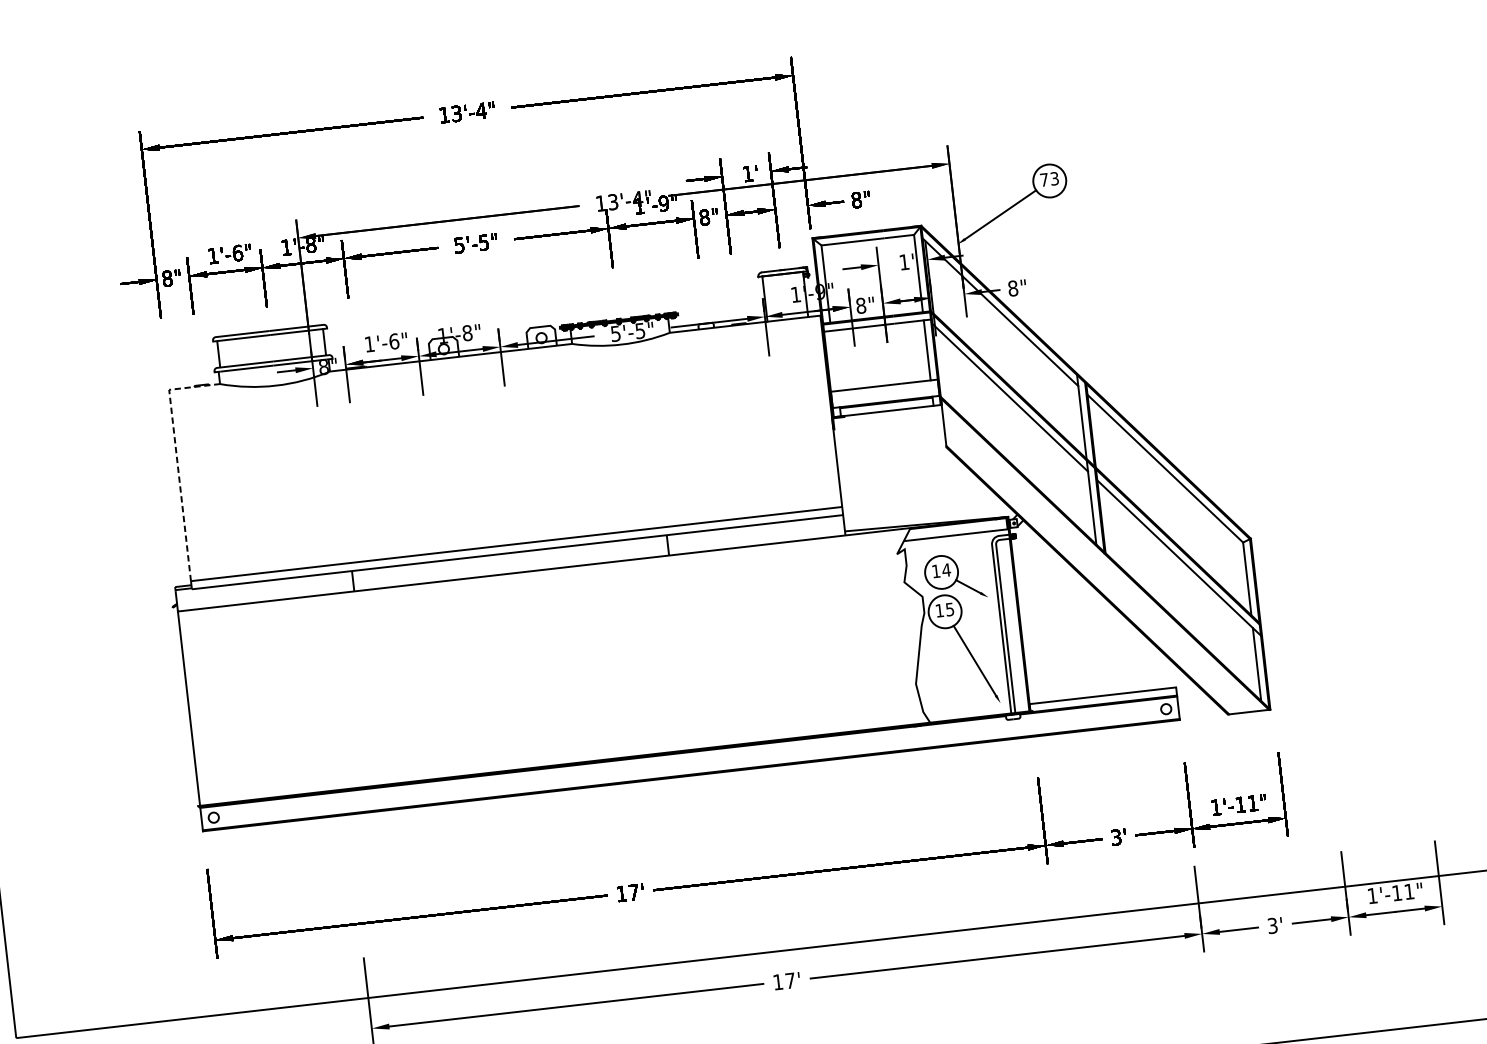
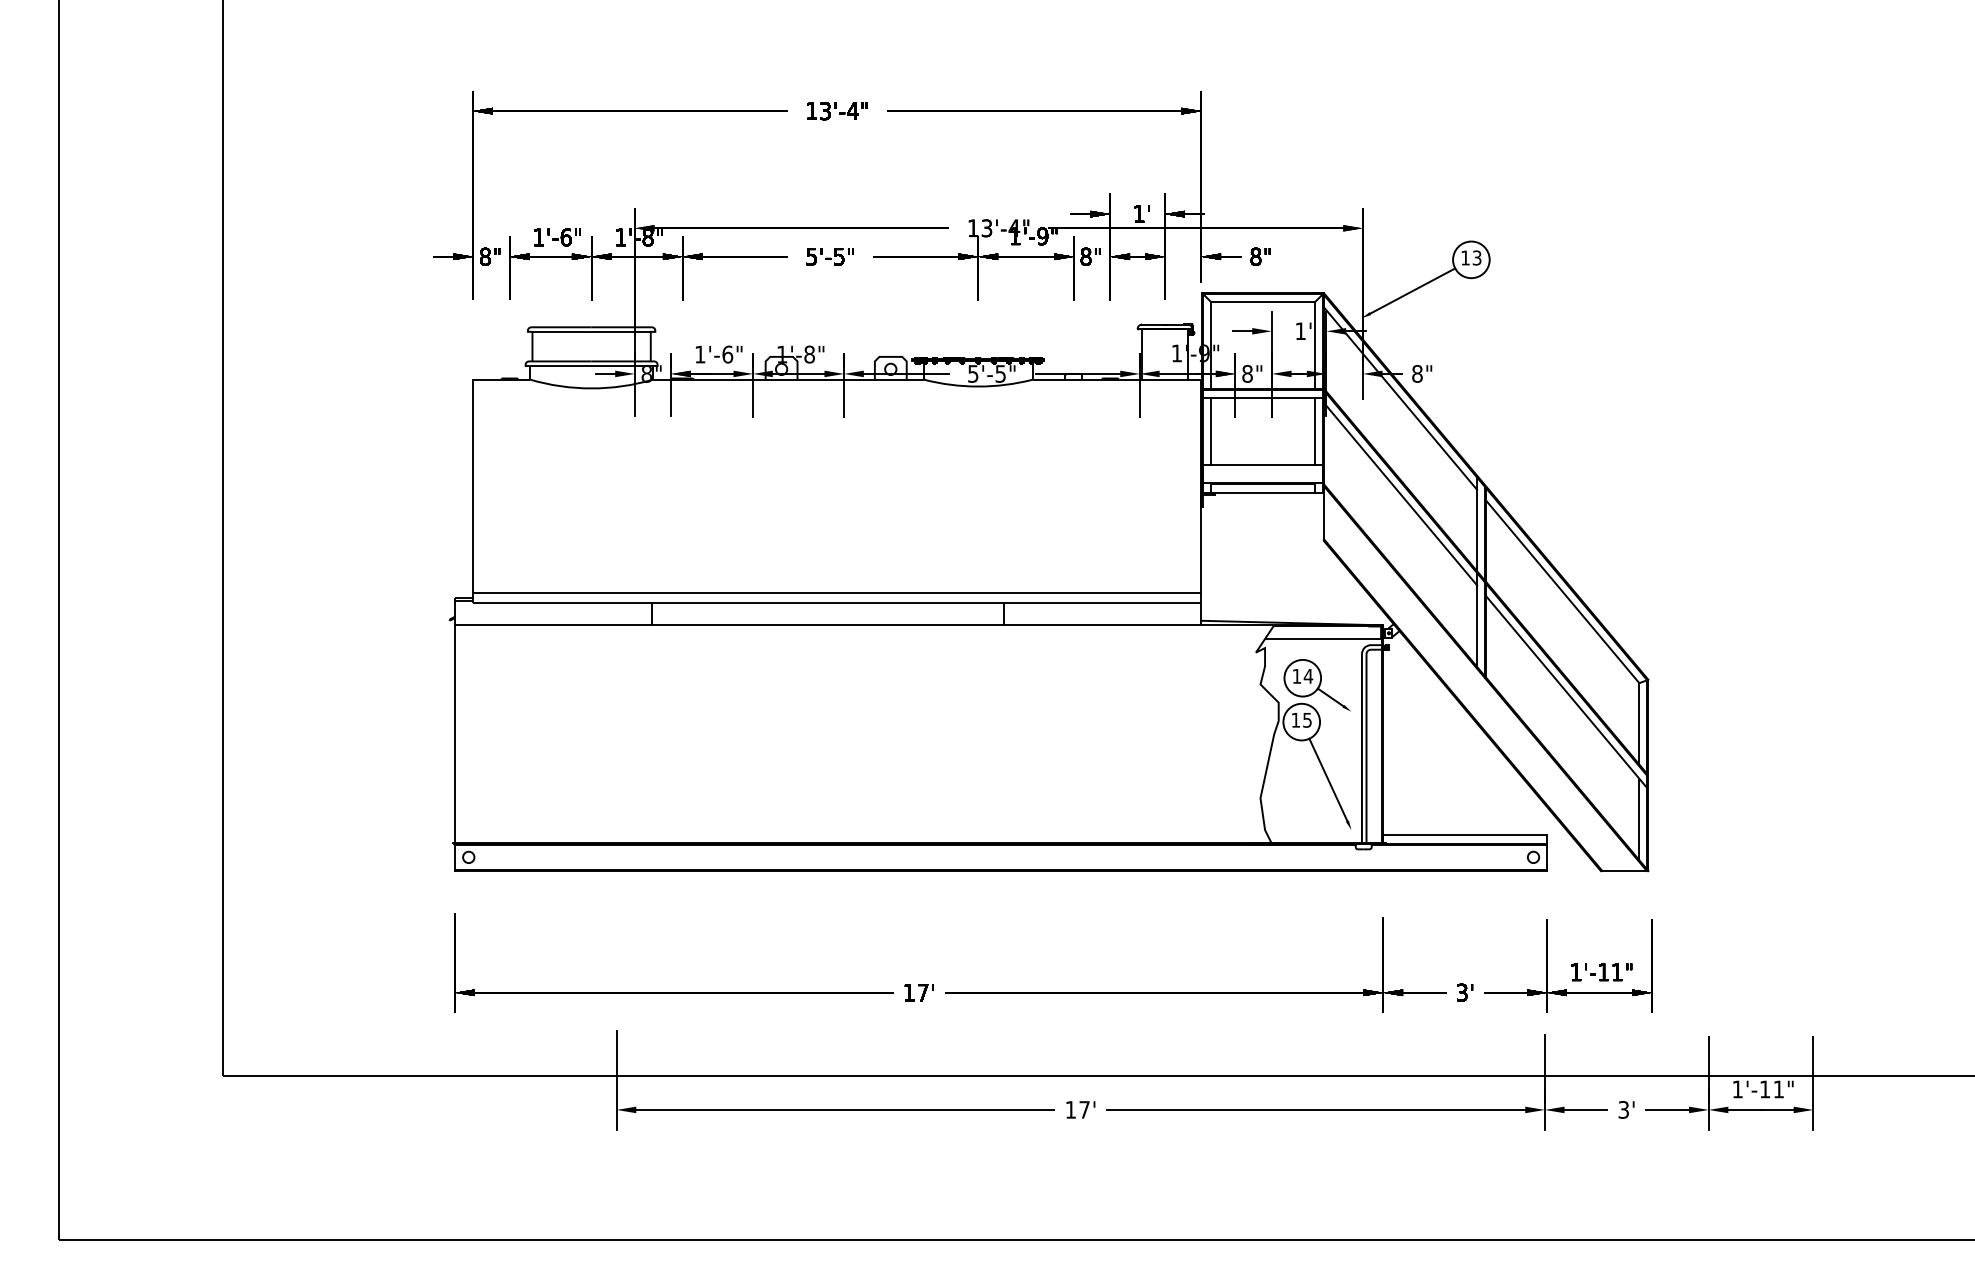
text: (1044, 179) -> (1465, 257), 73 -> 13
line: (834, 360) -> (1211, 430), added
line: (177, 459) -> (473, 457), dashed -> solid

